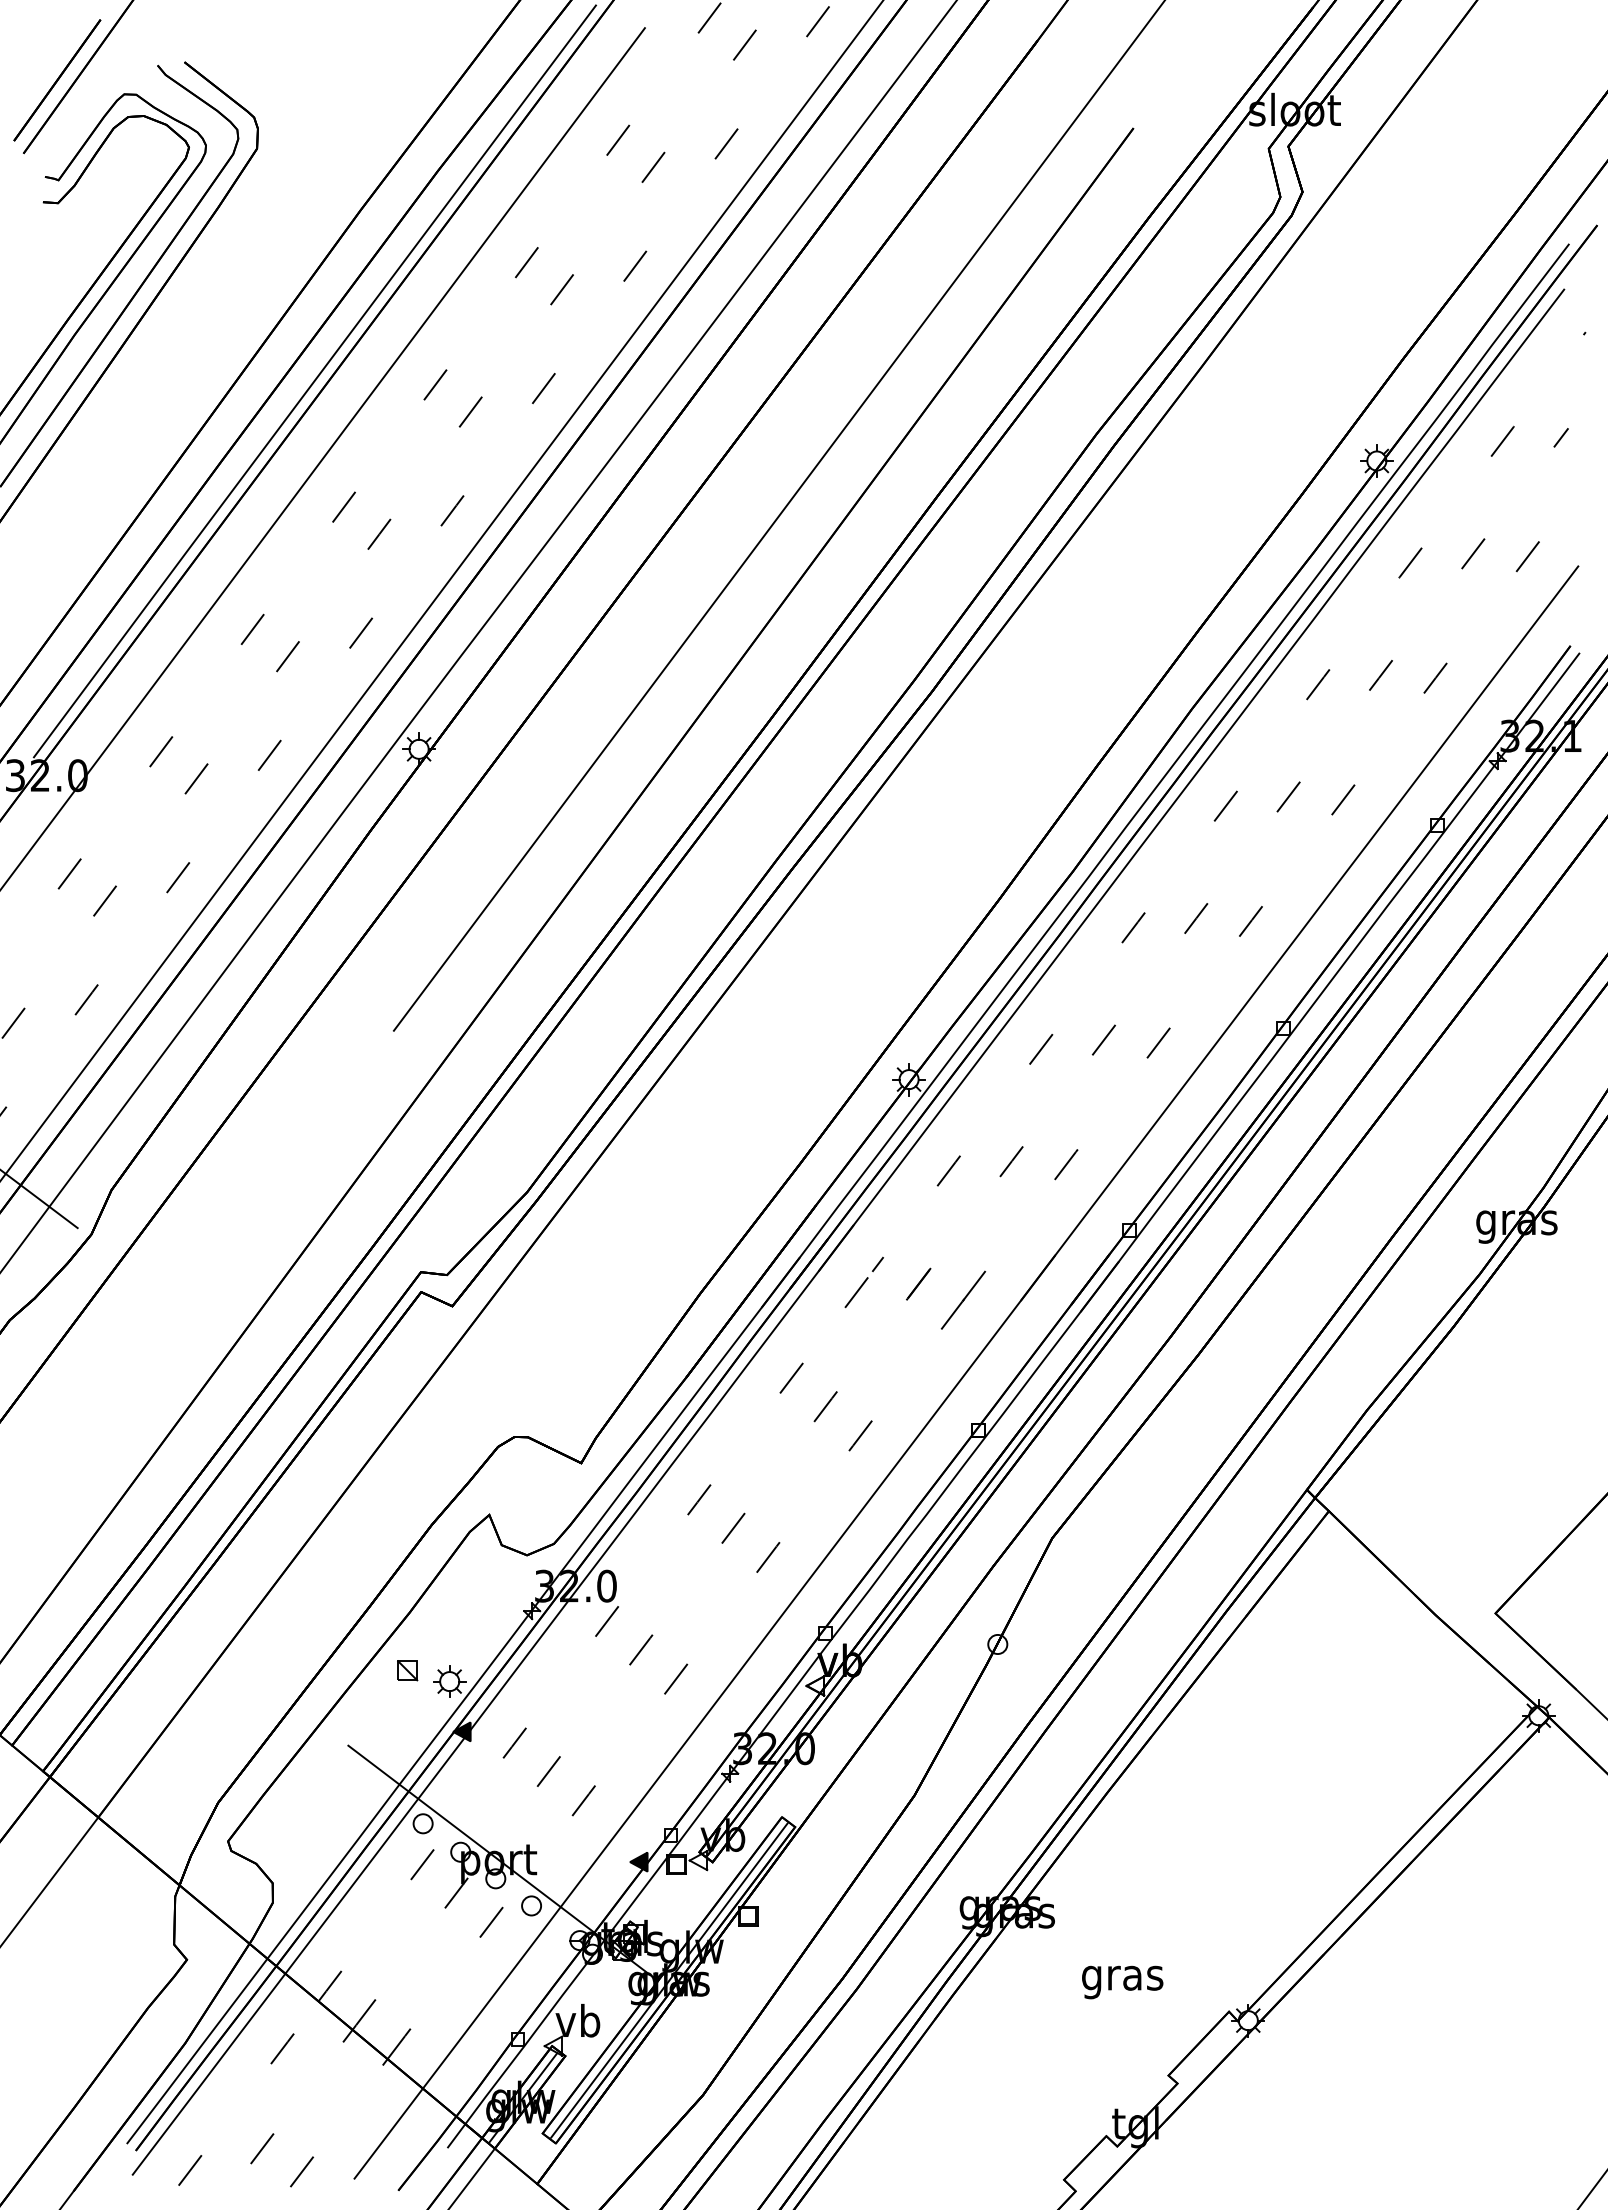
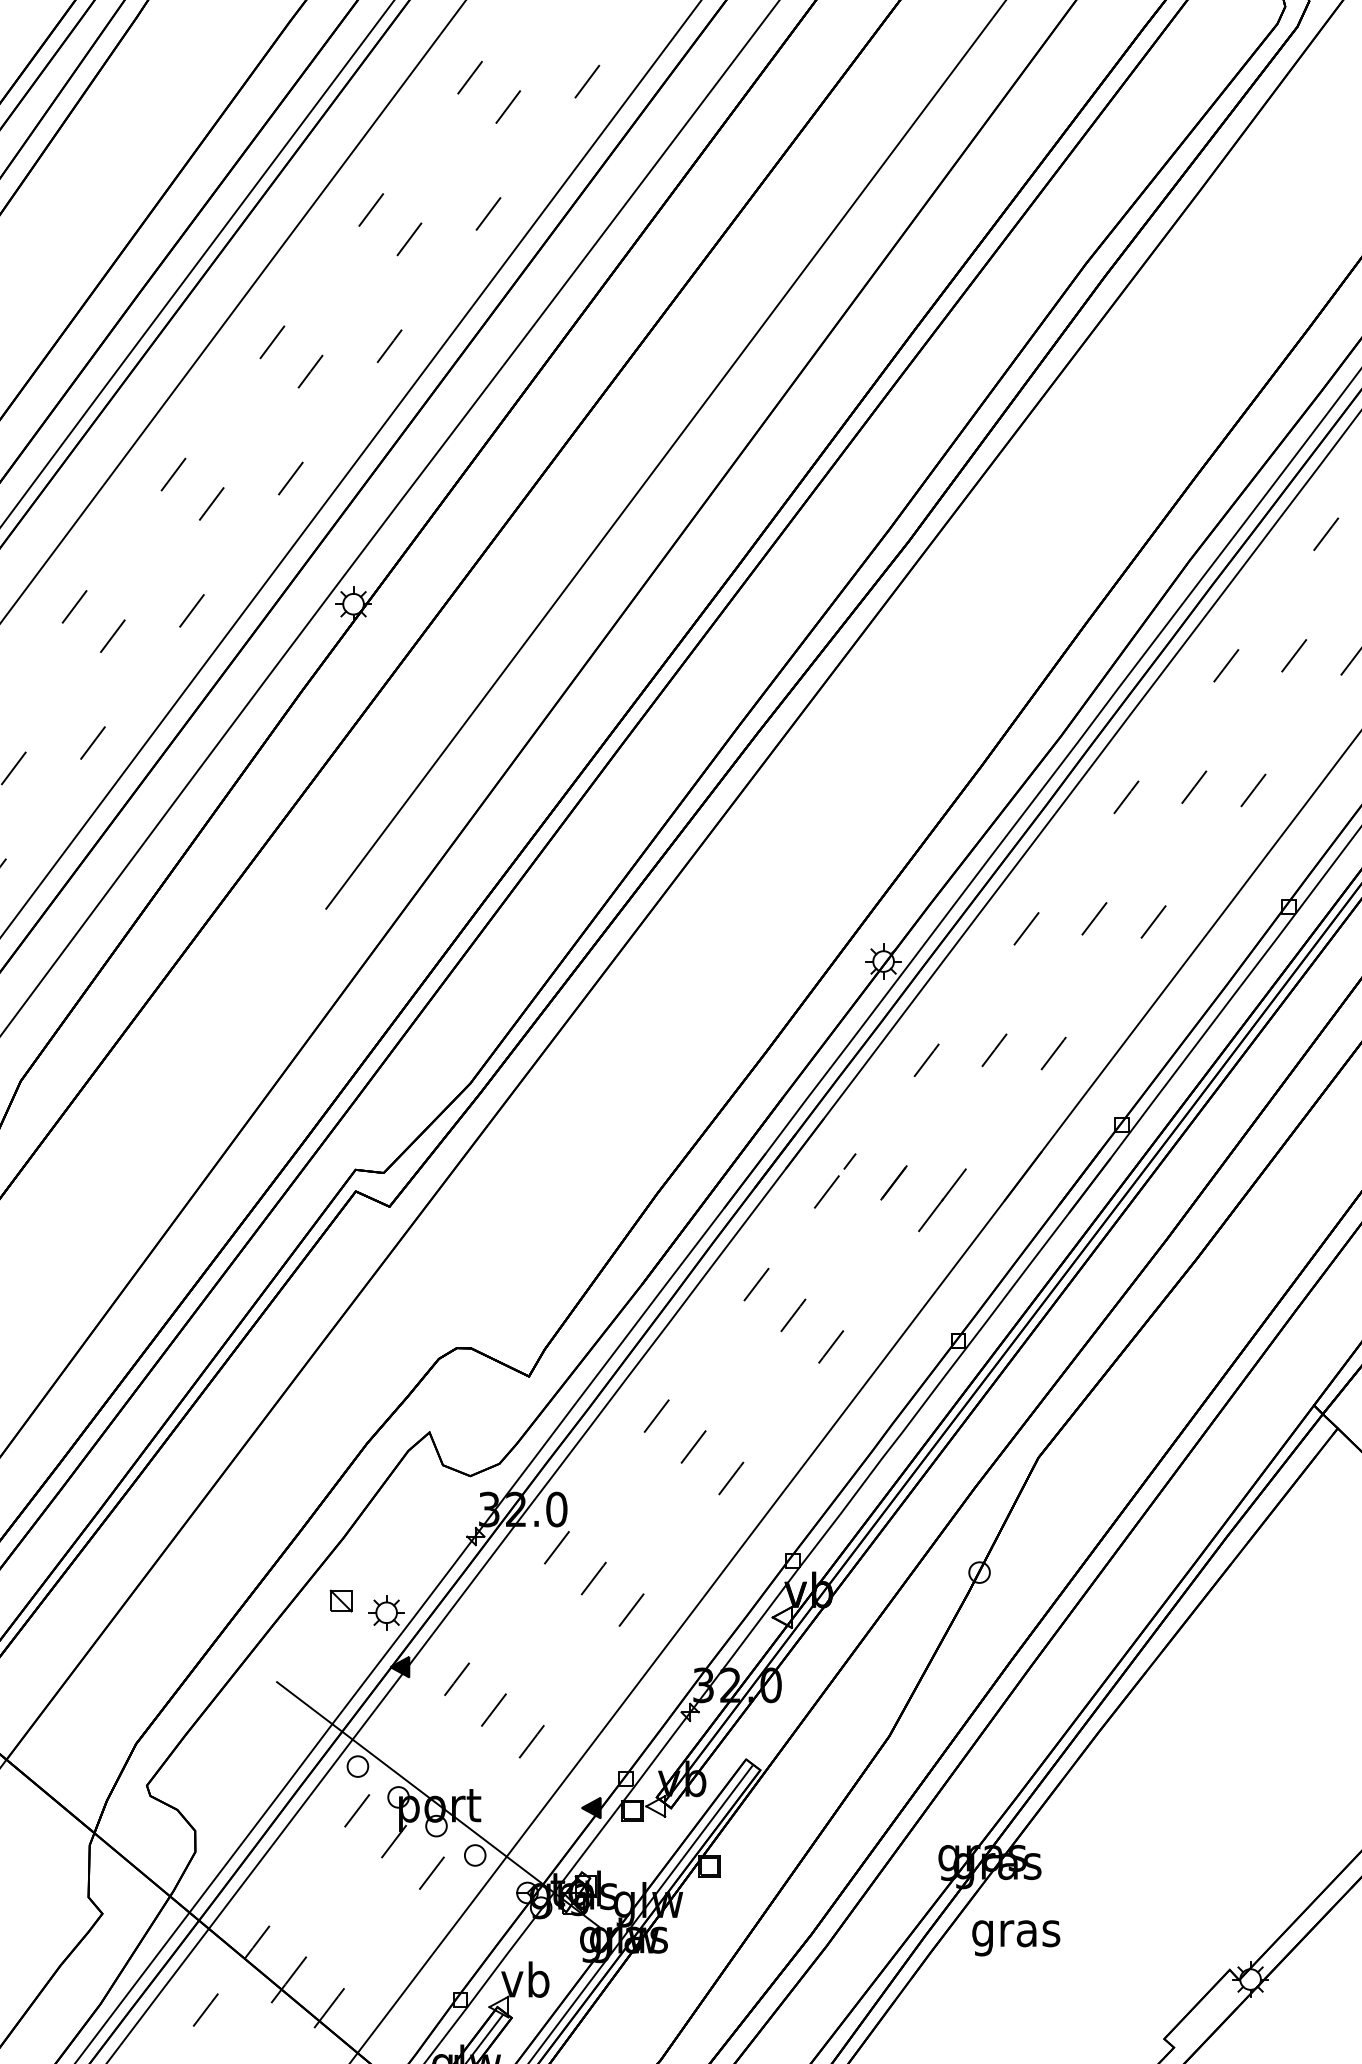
text: (1122, 1982) -> (1016, 1938), moved

